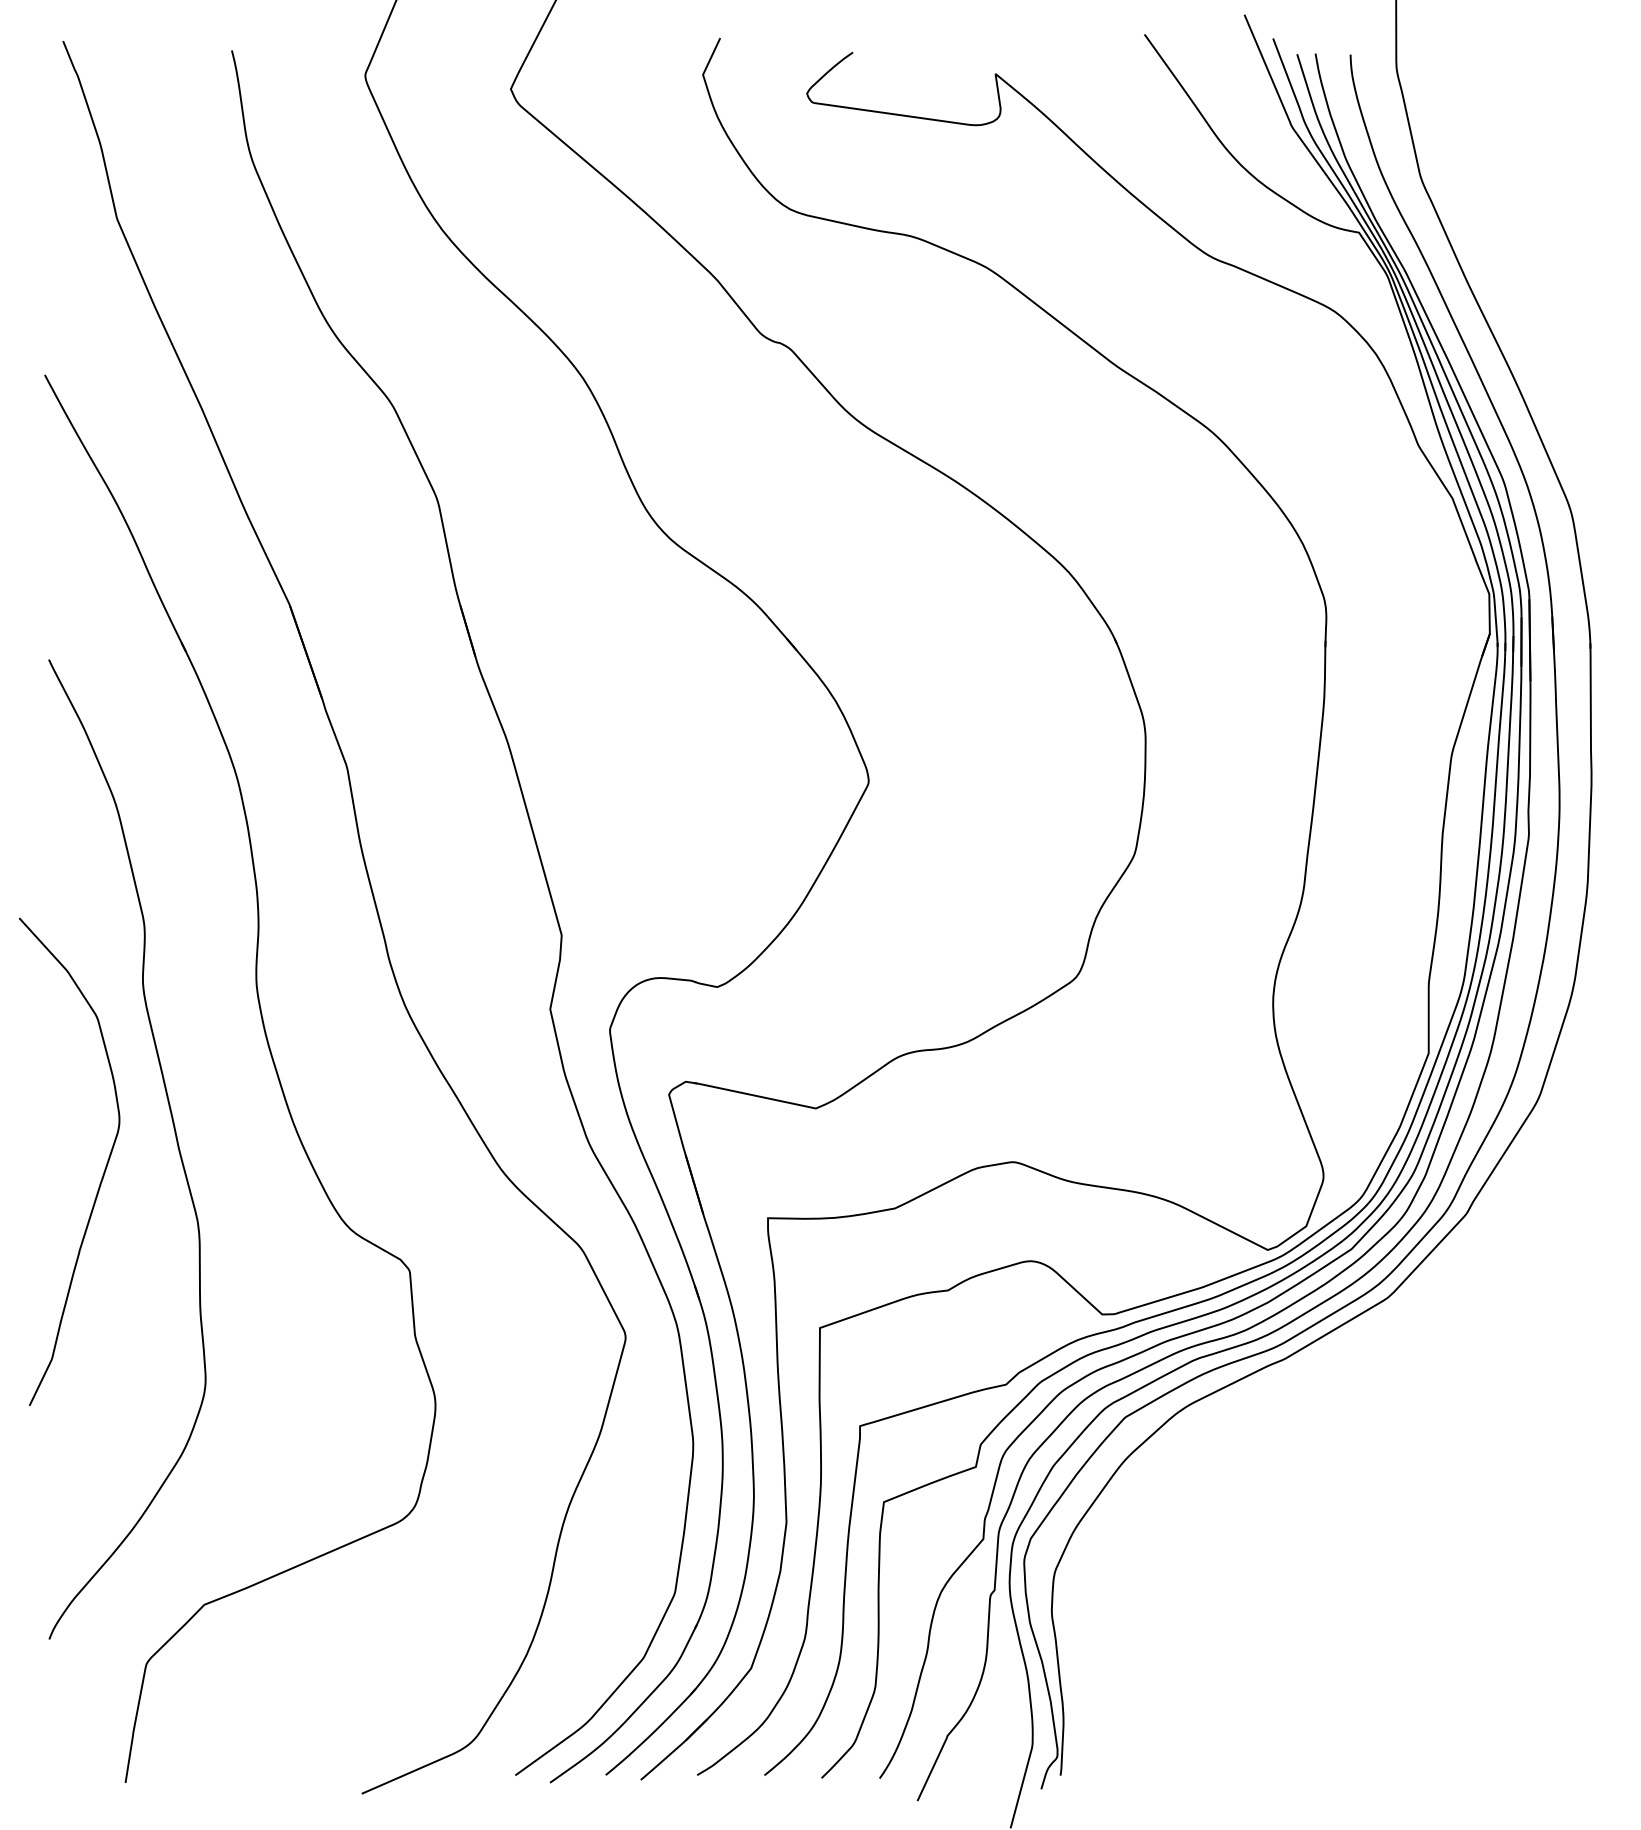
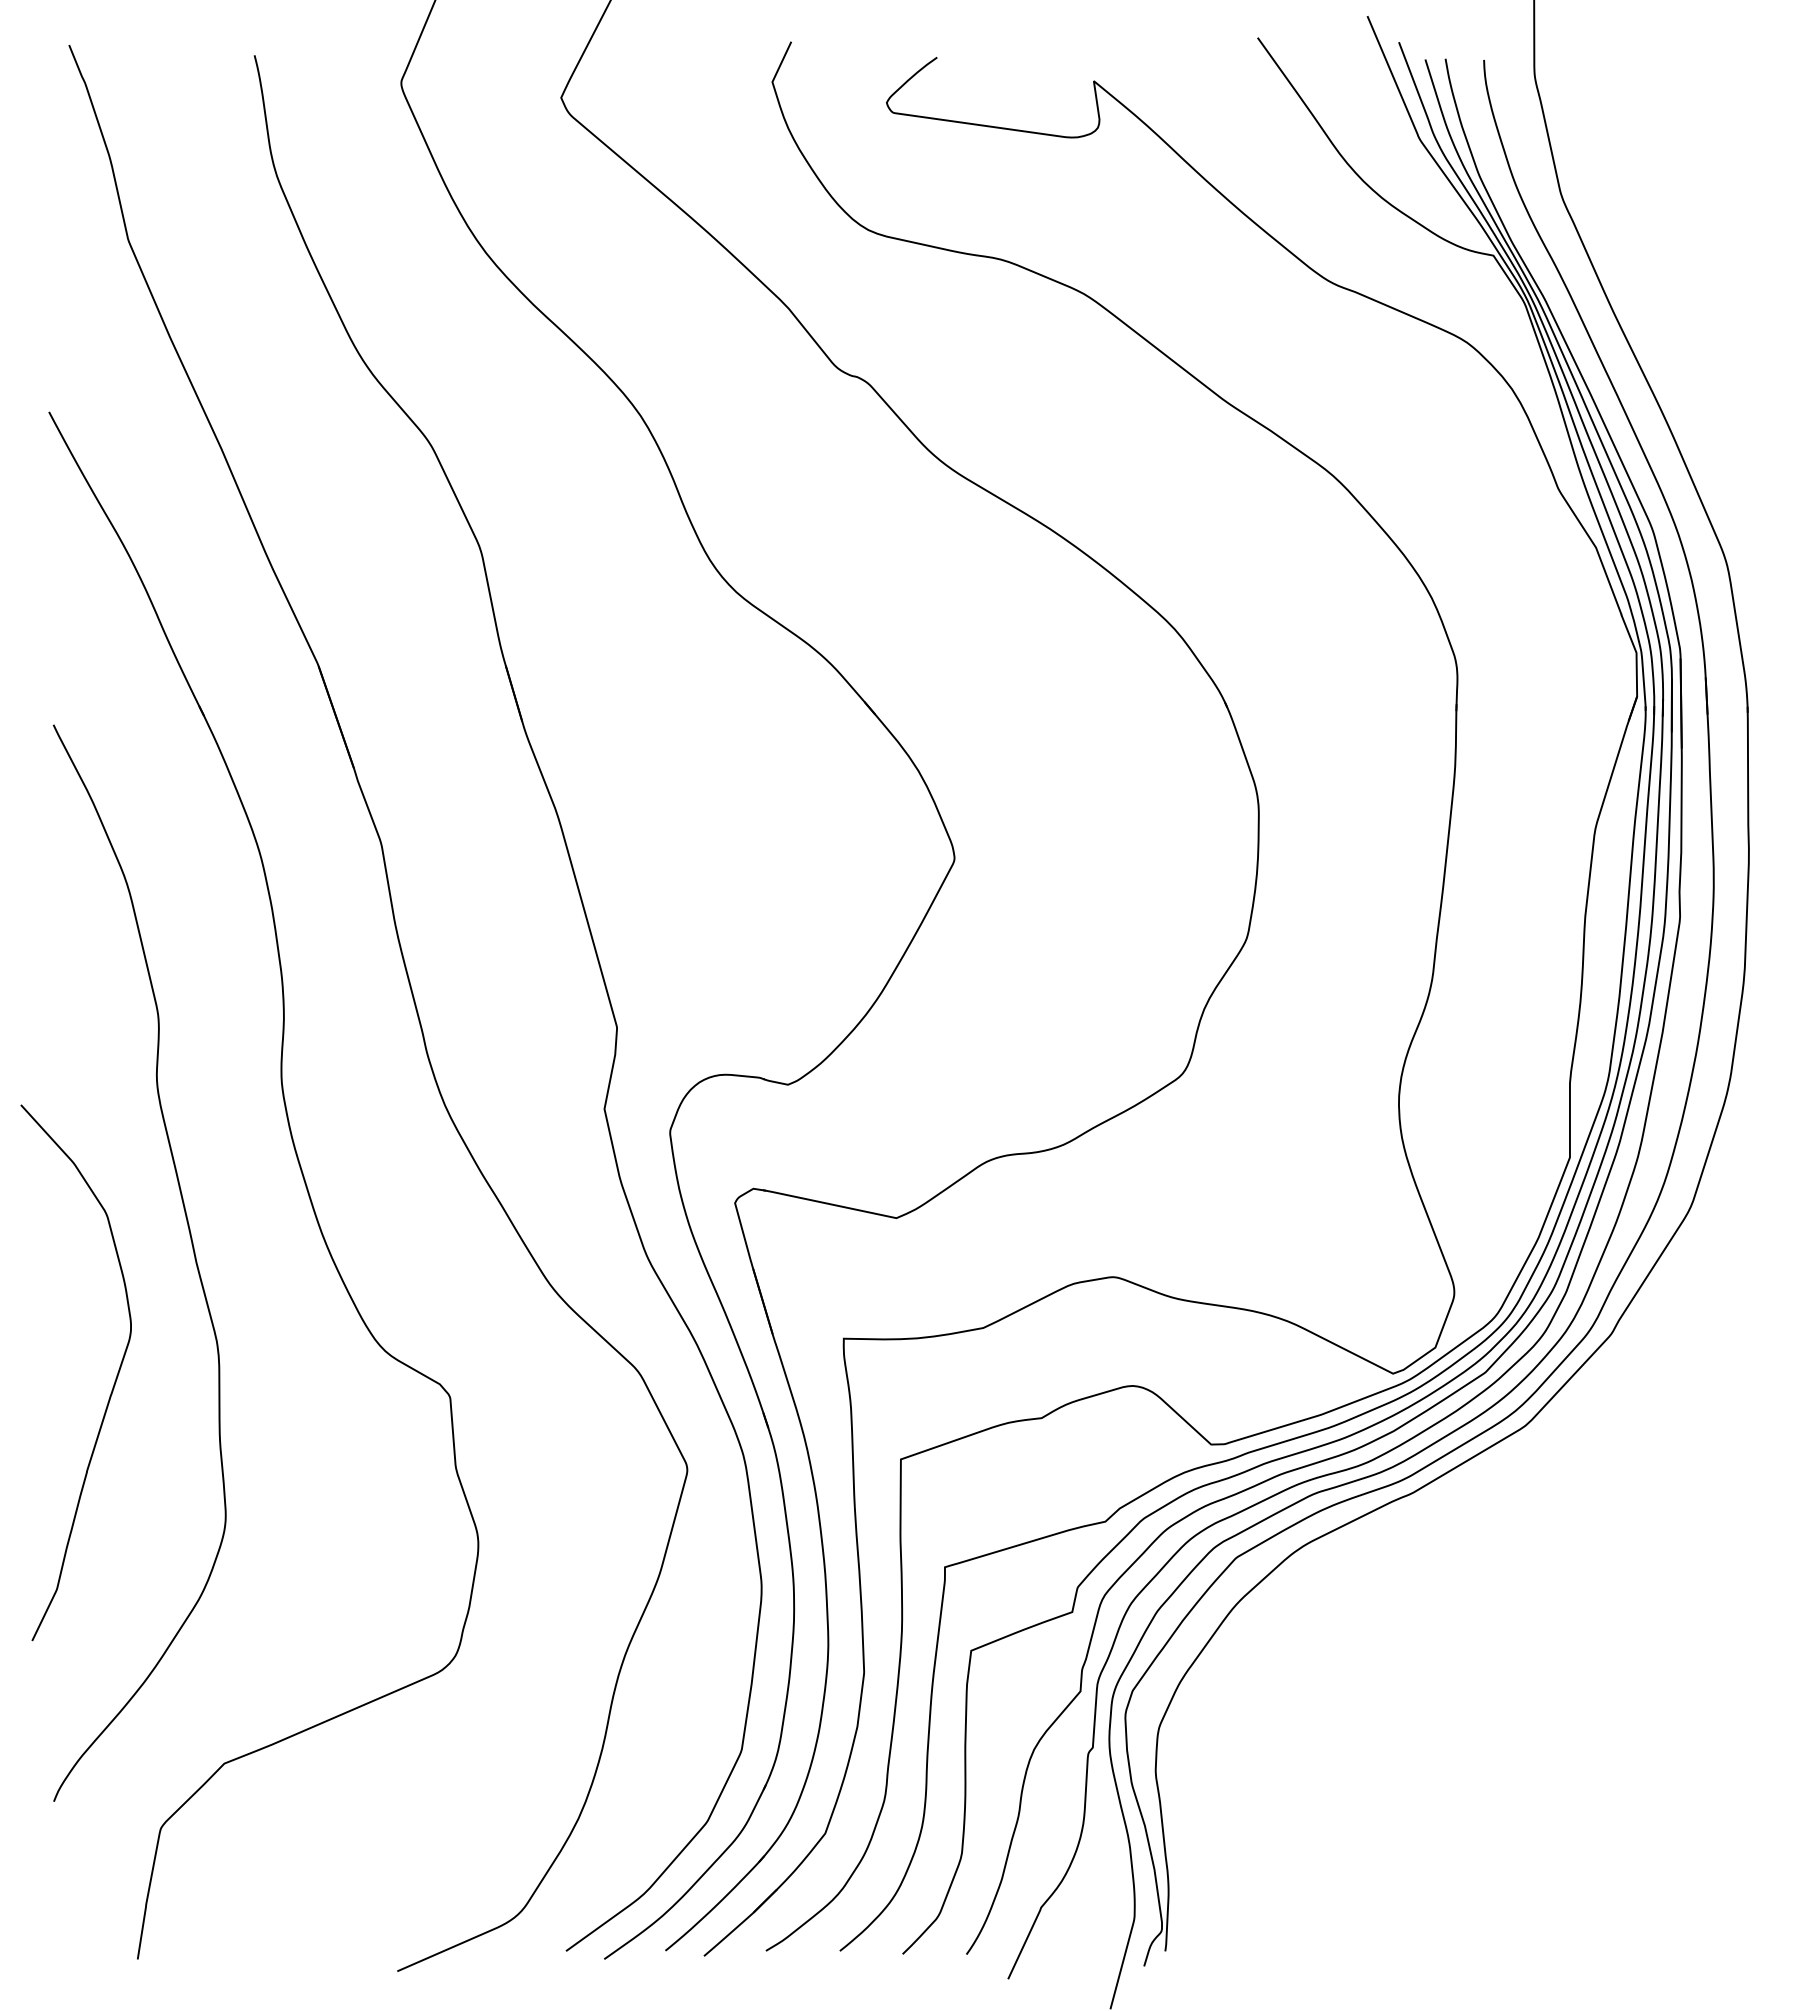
curve: (103, 1172) -> (113, 1384), moved

